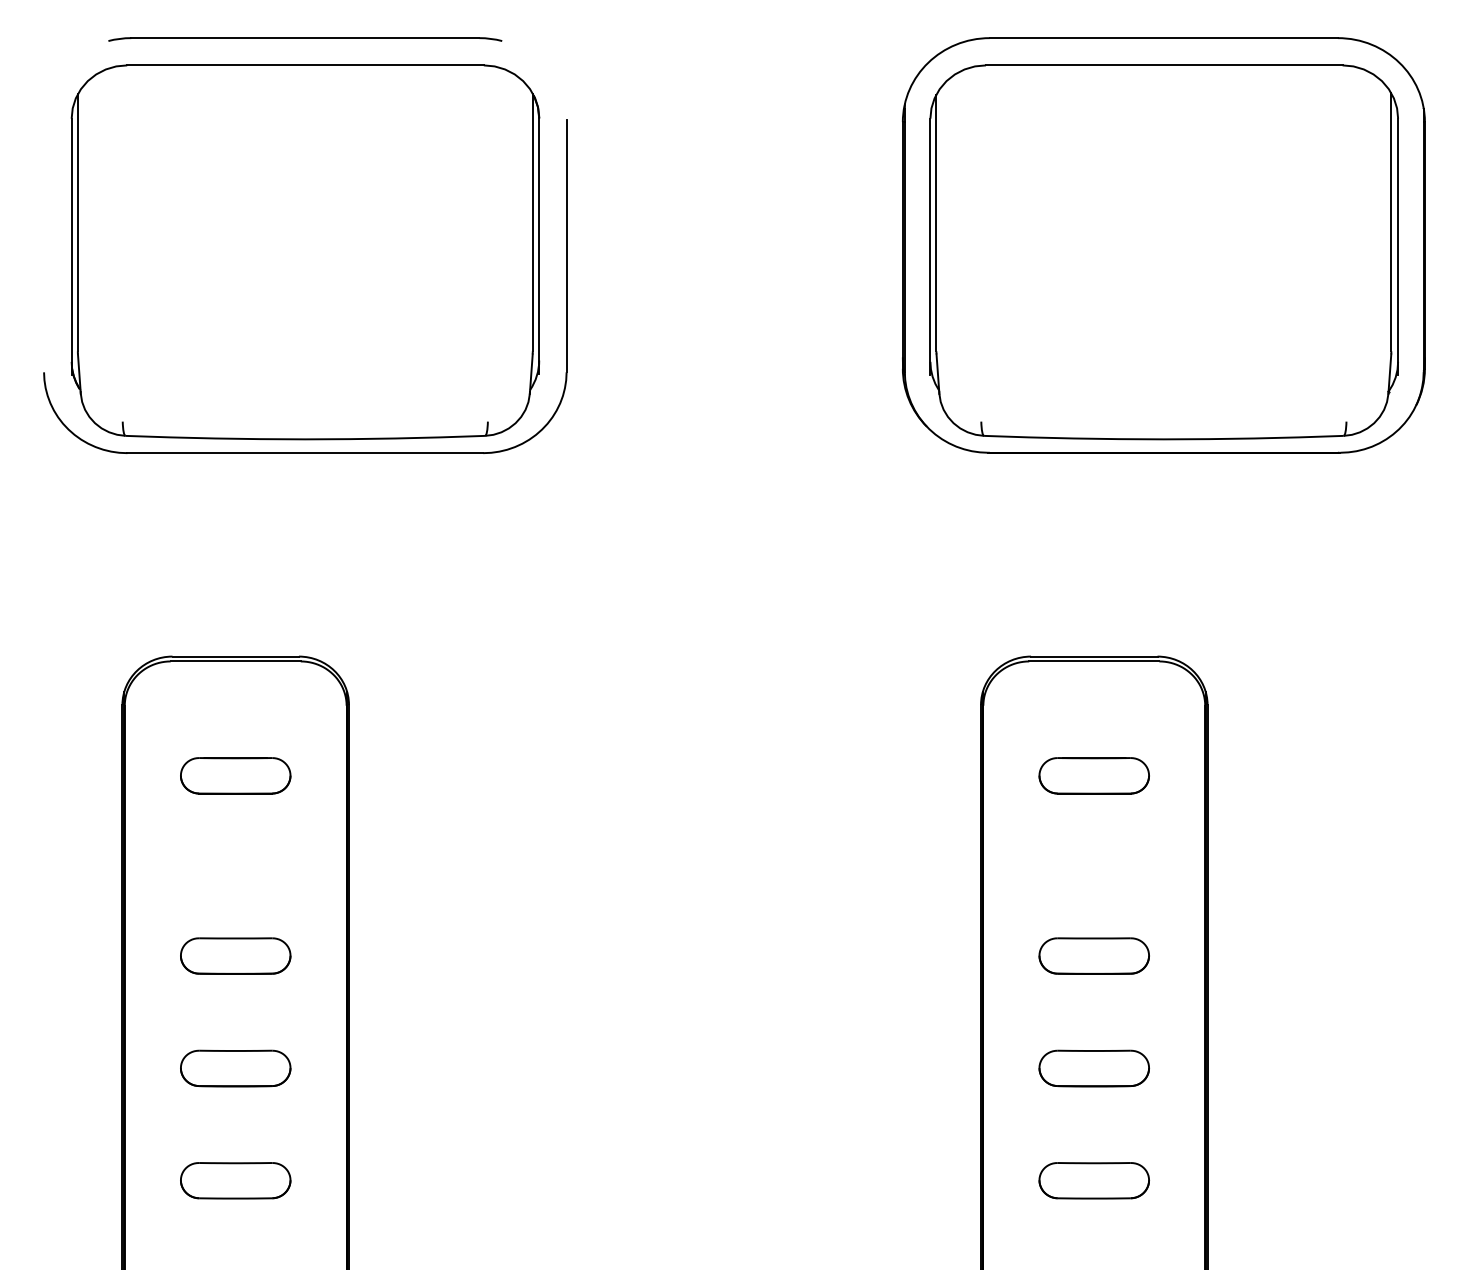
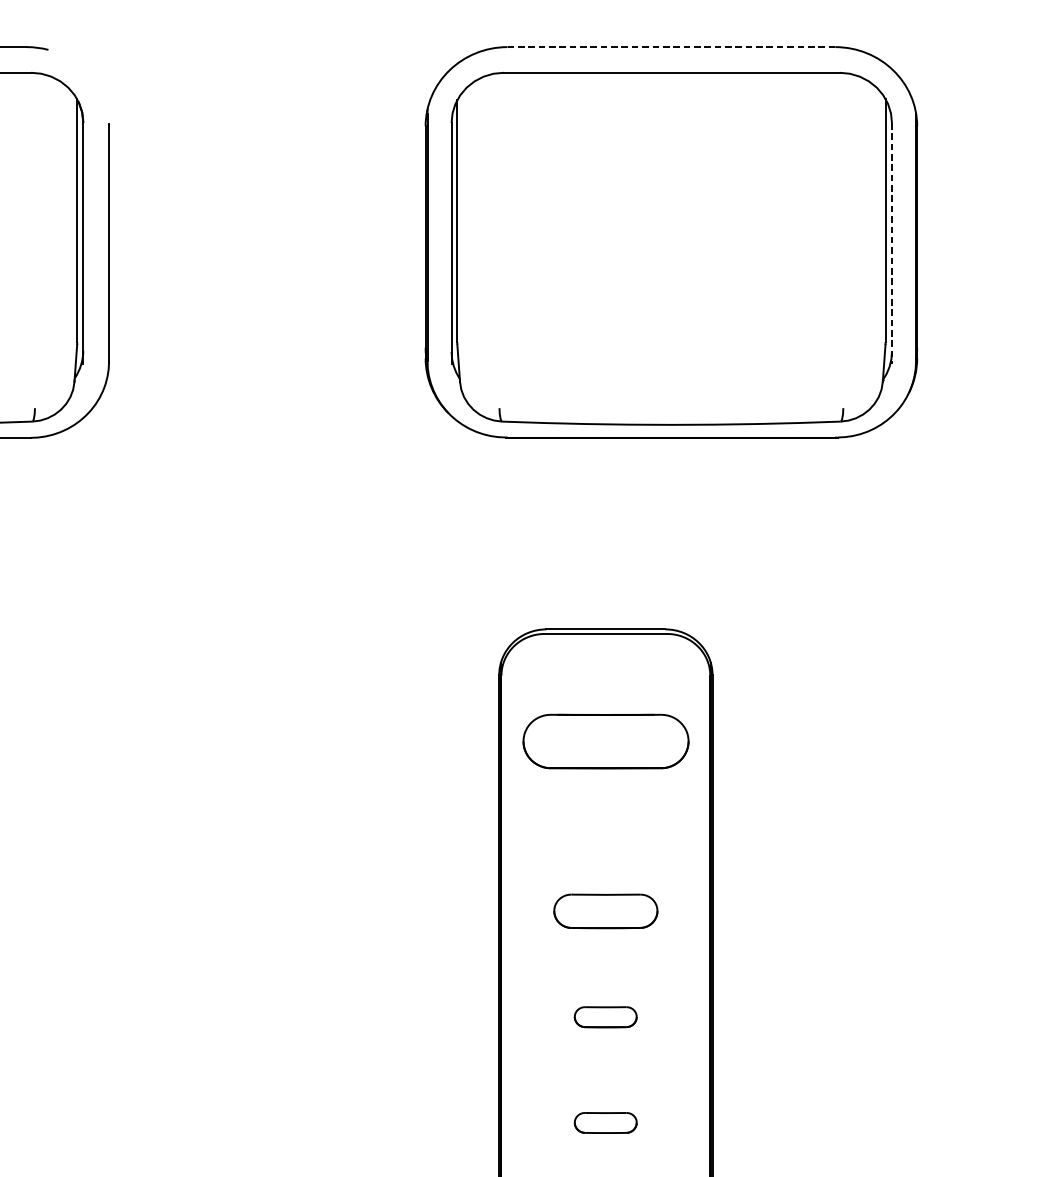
line: (1164, 38) -> (671, 47), solid -> dashed
line: (1398, 247) -> (892, 244), solid -> dashed
part: (1093, 775) -> (605, 741), size x1.6
part: (1093, 1068) -> (605, 1017), size x0.6
part: (1093, 1180) -> (605, 1122), size x0.6

